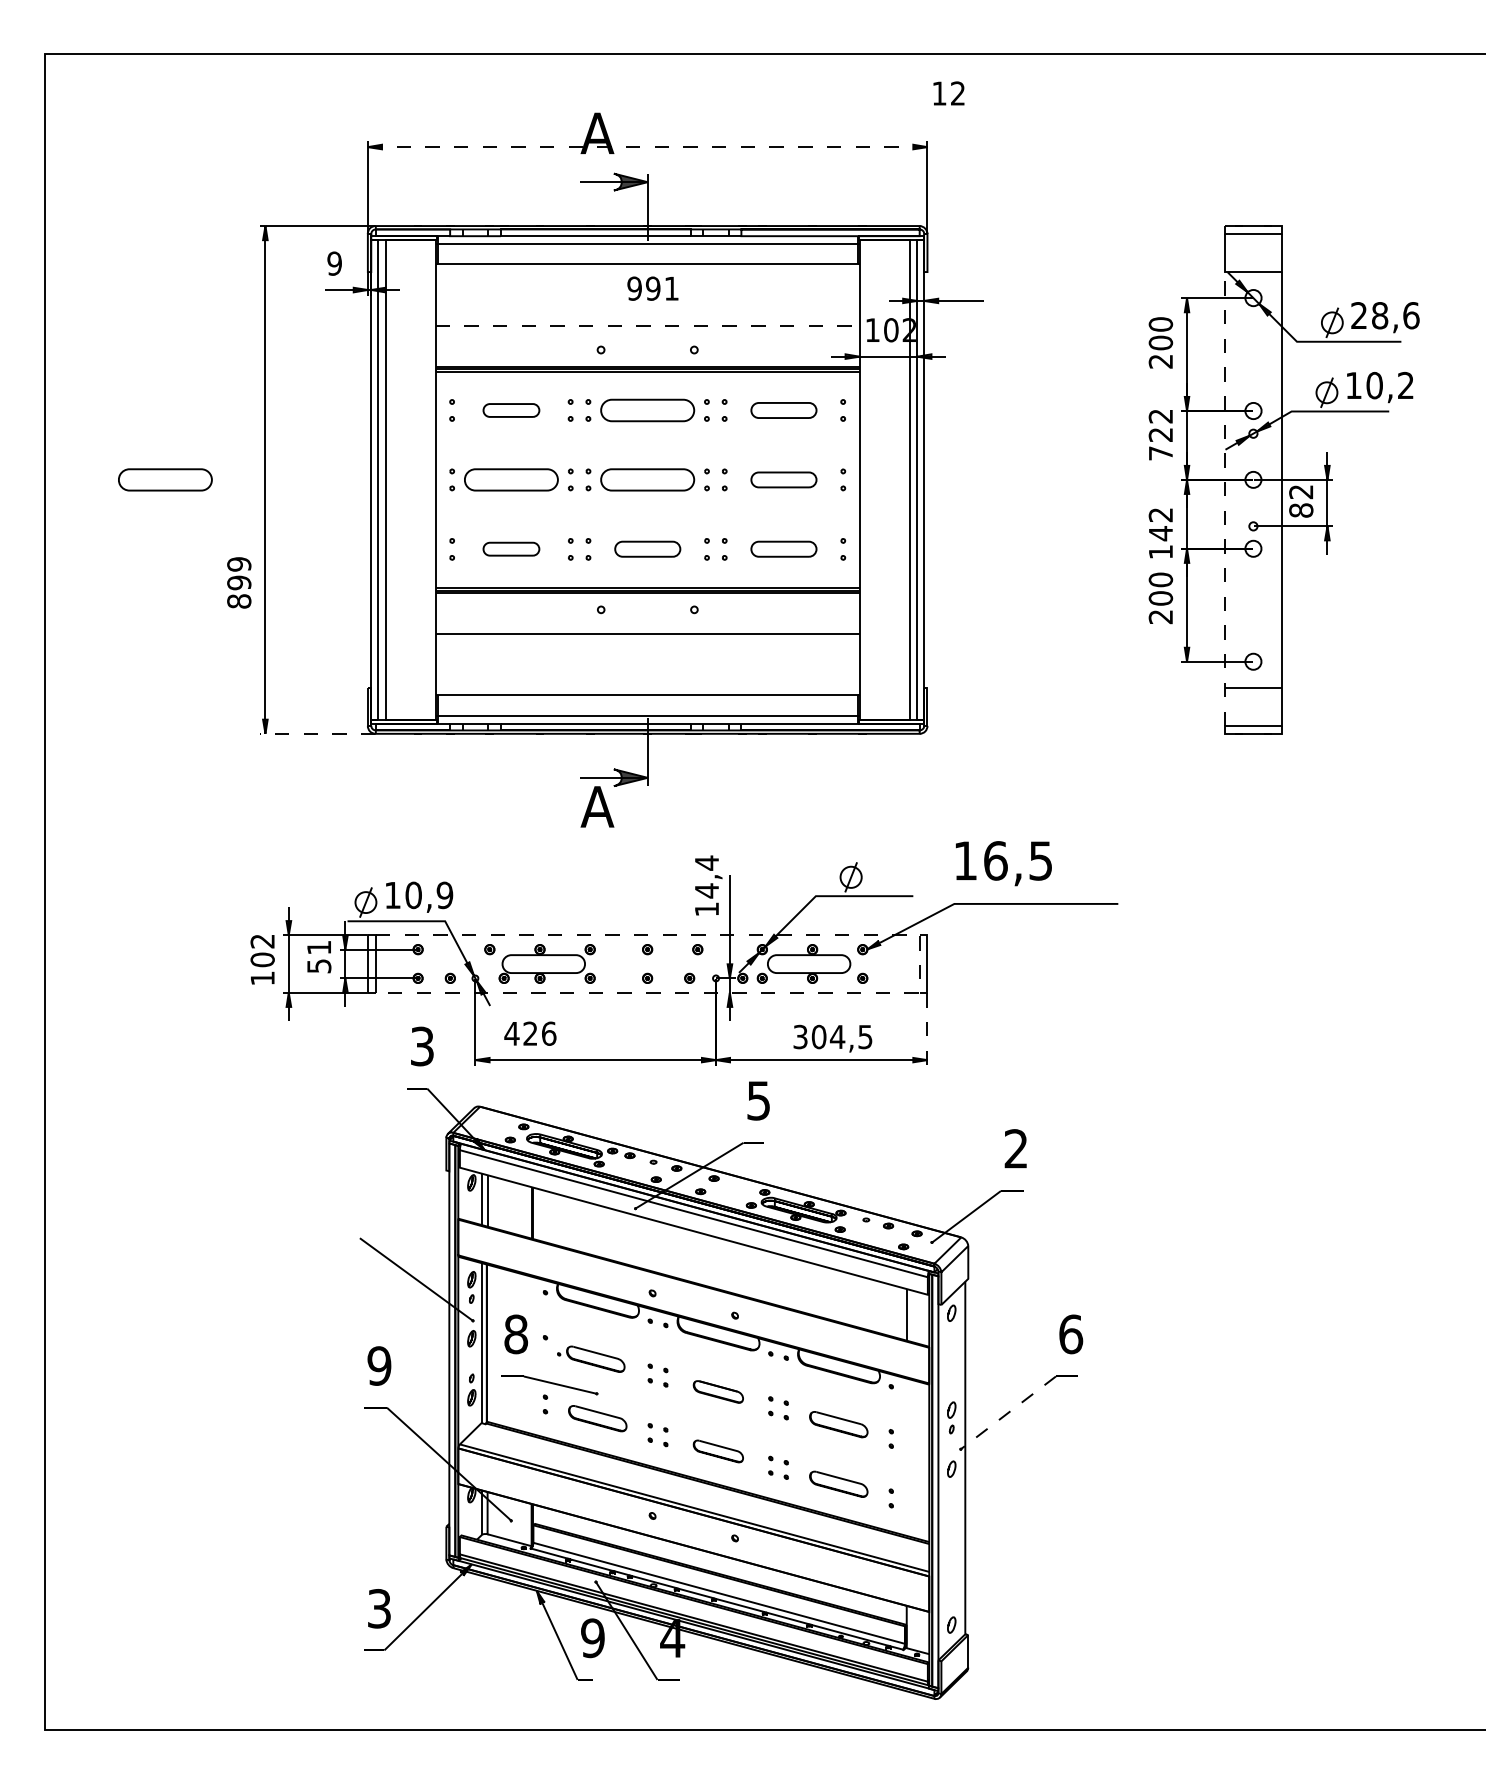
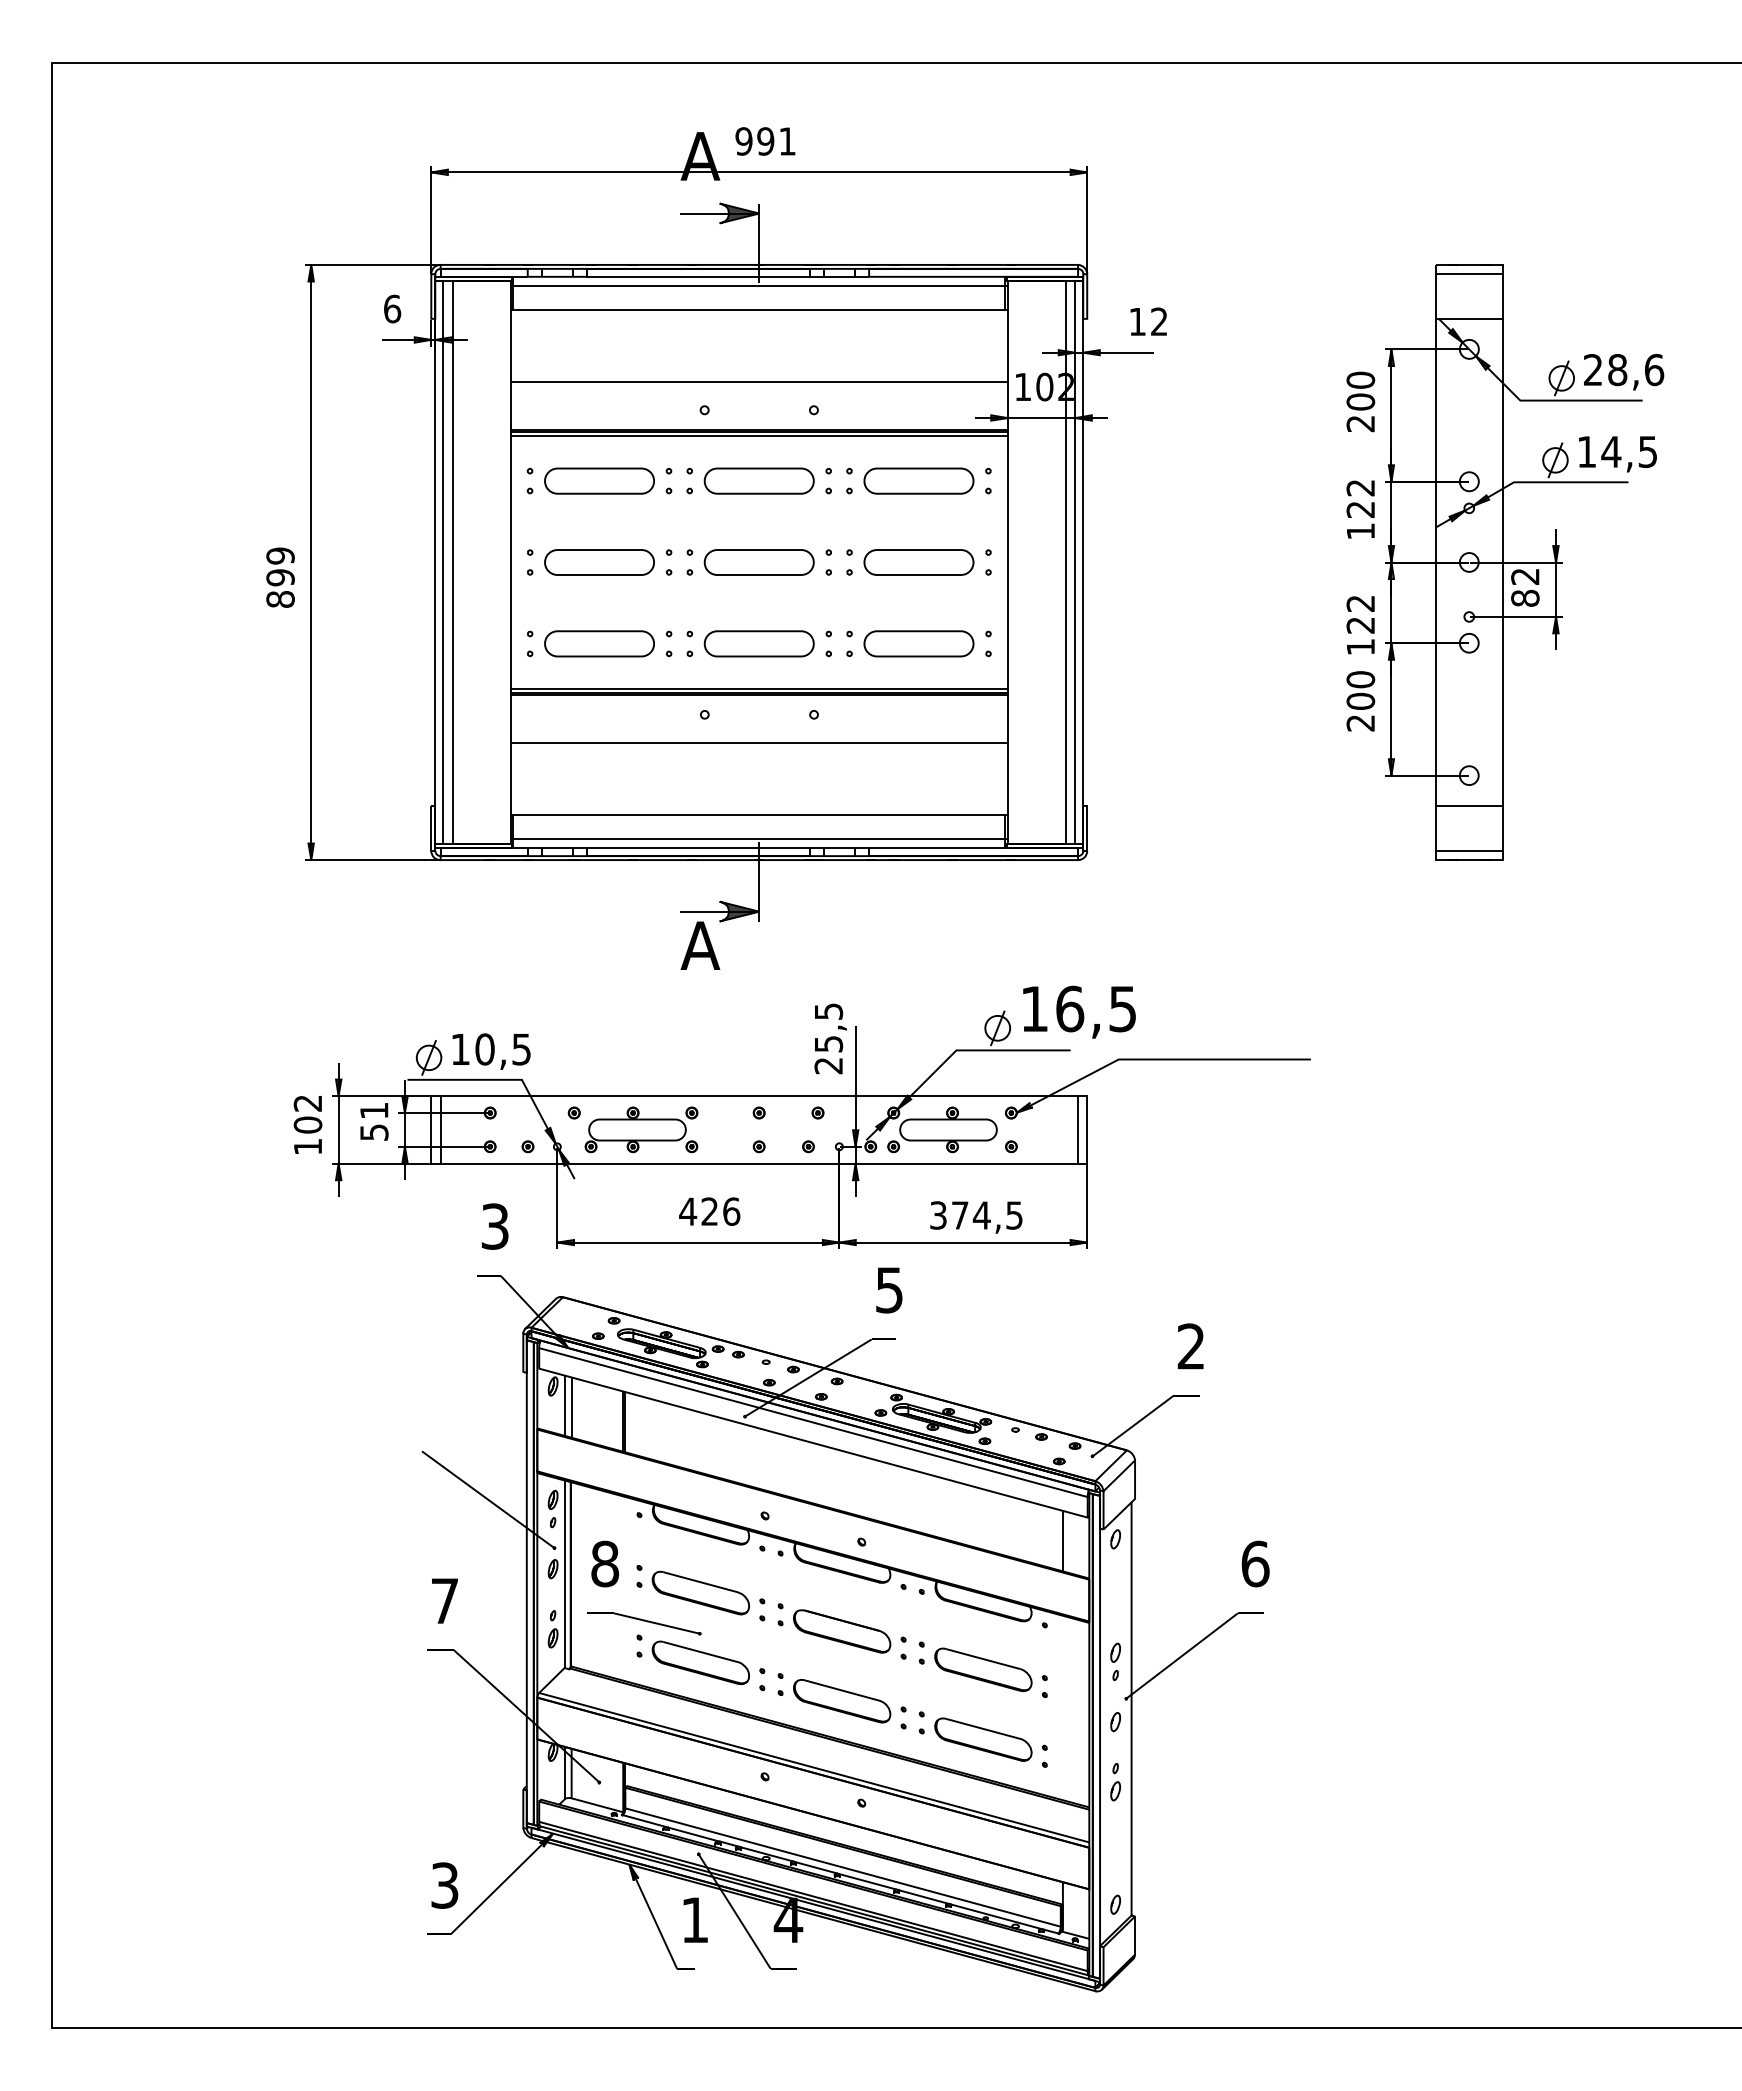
text: (948, 93) -> (1148, 321), moved
line: (647, 147) -> (759, 172), dashed -> solid
text: (334, 263) -> (392, 308), 9 -> 6
text: (652, 288) -> (764, 141), moved
line: (648, 325) -> (760, 381), dashed -> solid
text: (1389, 385) -> (1628, 451), 10,2 -> 14,5
part: (511, 410) -> (599, 481), size x1.67
part: (783, 410) -> (918, 481), size x1.43
text: (1160, 453) -> (1360, 531), 722 -> 122
part: (165, 479) -> (194, 562), removed
part: (783, 479) -> (918, 562), size x1.43
line: (1224, 499) -> (1435, 585), dashed -> solid
text: (1160, 533) -> (1360, 625), 142 -> 122
part: (511, 548) -> (599, 642), size x1.67
part: (647, 548) -> (759, 642), size x1.43
part: (783, 548) -> (918, 642), size x1.43
text: (239, 582) -> (280, 577), moved
line: (317, 733) -> (372, 859), dashed -> solid
text: (1003, 863) -> (1079, 1012), moved
text: (706, 885) -> (828, 1037), 14,4 -> 25,5
text: (444, 894) -> (521, 1048), 10,9 -> 10,5
line: (919, 964) -> (1077, 1130), dashed -> solid
line: (927, 1030) -> (1087, 1207), dashed -> solid
text: (530, 1033) -> (709, 1211), moved
text: (818, 1036) -> (959, 1214), 304,5 -> 374,5
part: (590, 1359) -> (692, 1593), size x1.43
text: (379, 1365) -> (444, 1600), 9 -> 7
part: (718, 1391) -> (842, 1630), size x1.67
line: (1008, 1412) -> (1182, 1655), dashed -> solid
part: (597, 1418) -> (700, 1662), size x1.43
part: (838, 1424) -> (982, 1669), size x1.43
part: (718, 1451) -> (842, 1701), size x1.67
part: (838, 1484) -> (982, 1739), size x1.43
part: (951, 1520) -> (1115, 1782), added
text: (592, 1638) -> (694, 1920), 9 -> 1

